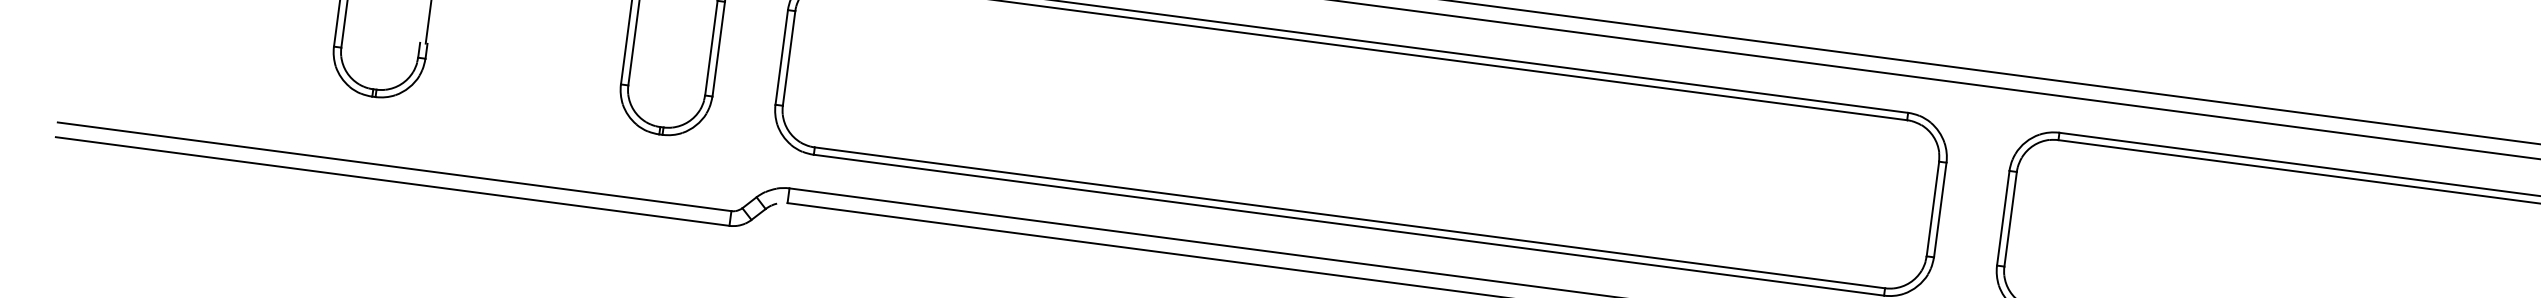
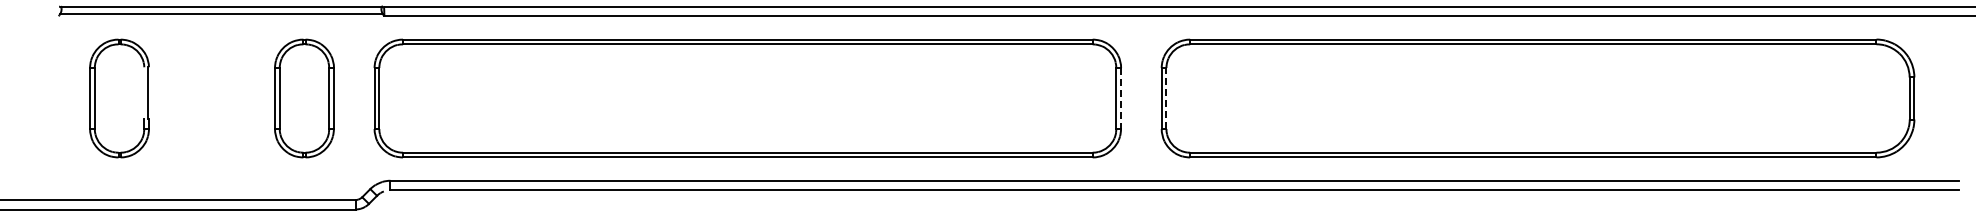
line: (1940, 211) -> (1121, 99), solid -> dashed
line: (2010, 219) -> (1166, 98), solid -> dashed

